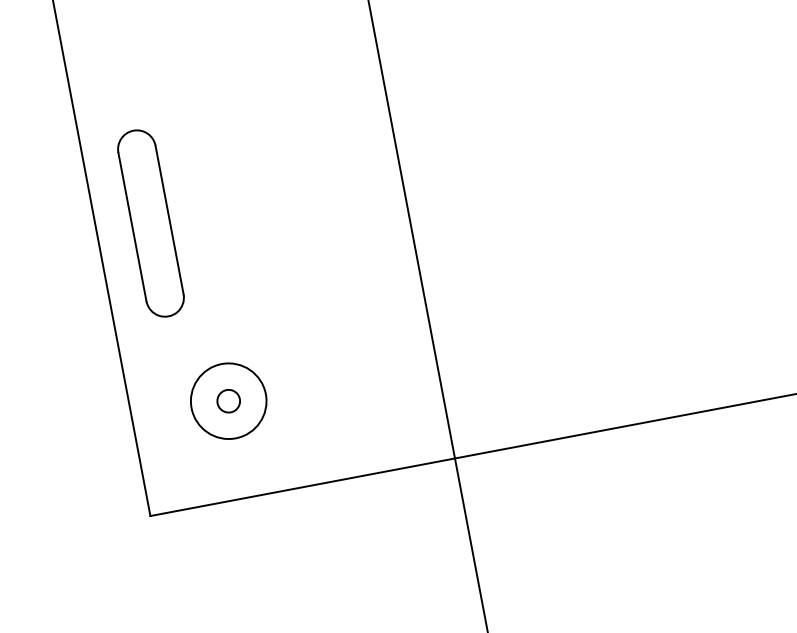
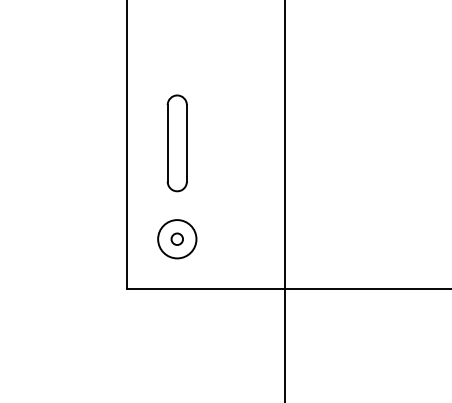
part: (149, 224) -> (176, 143), moved

